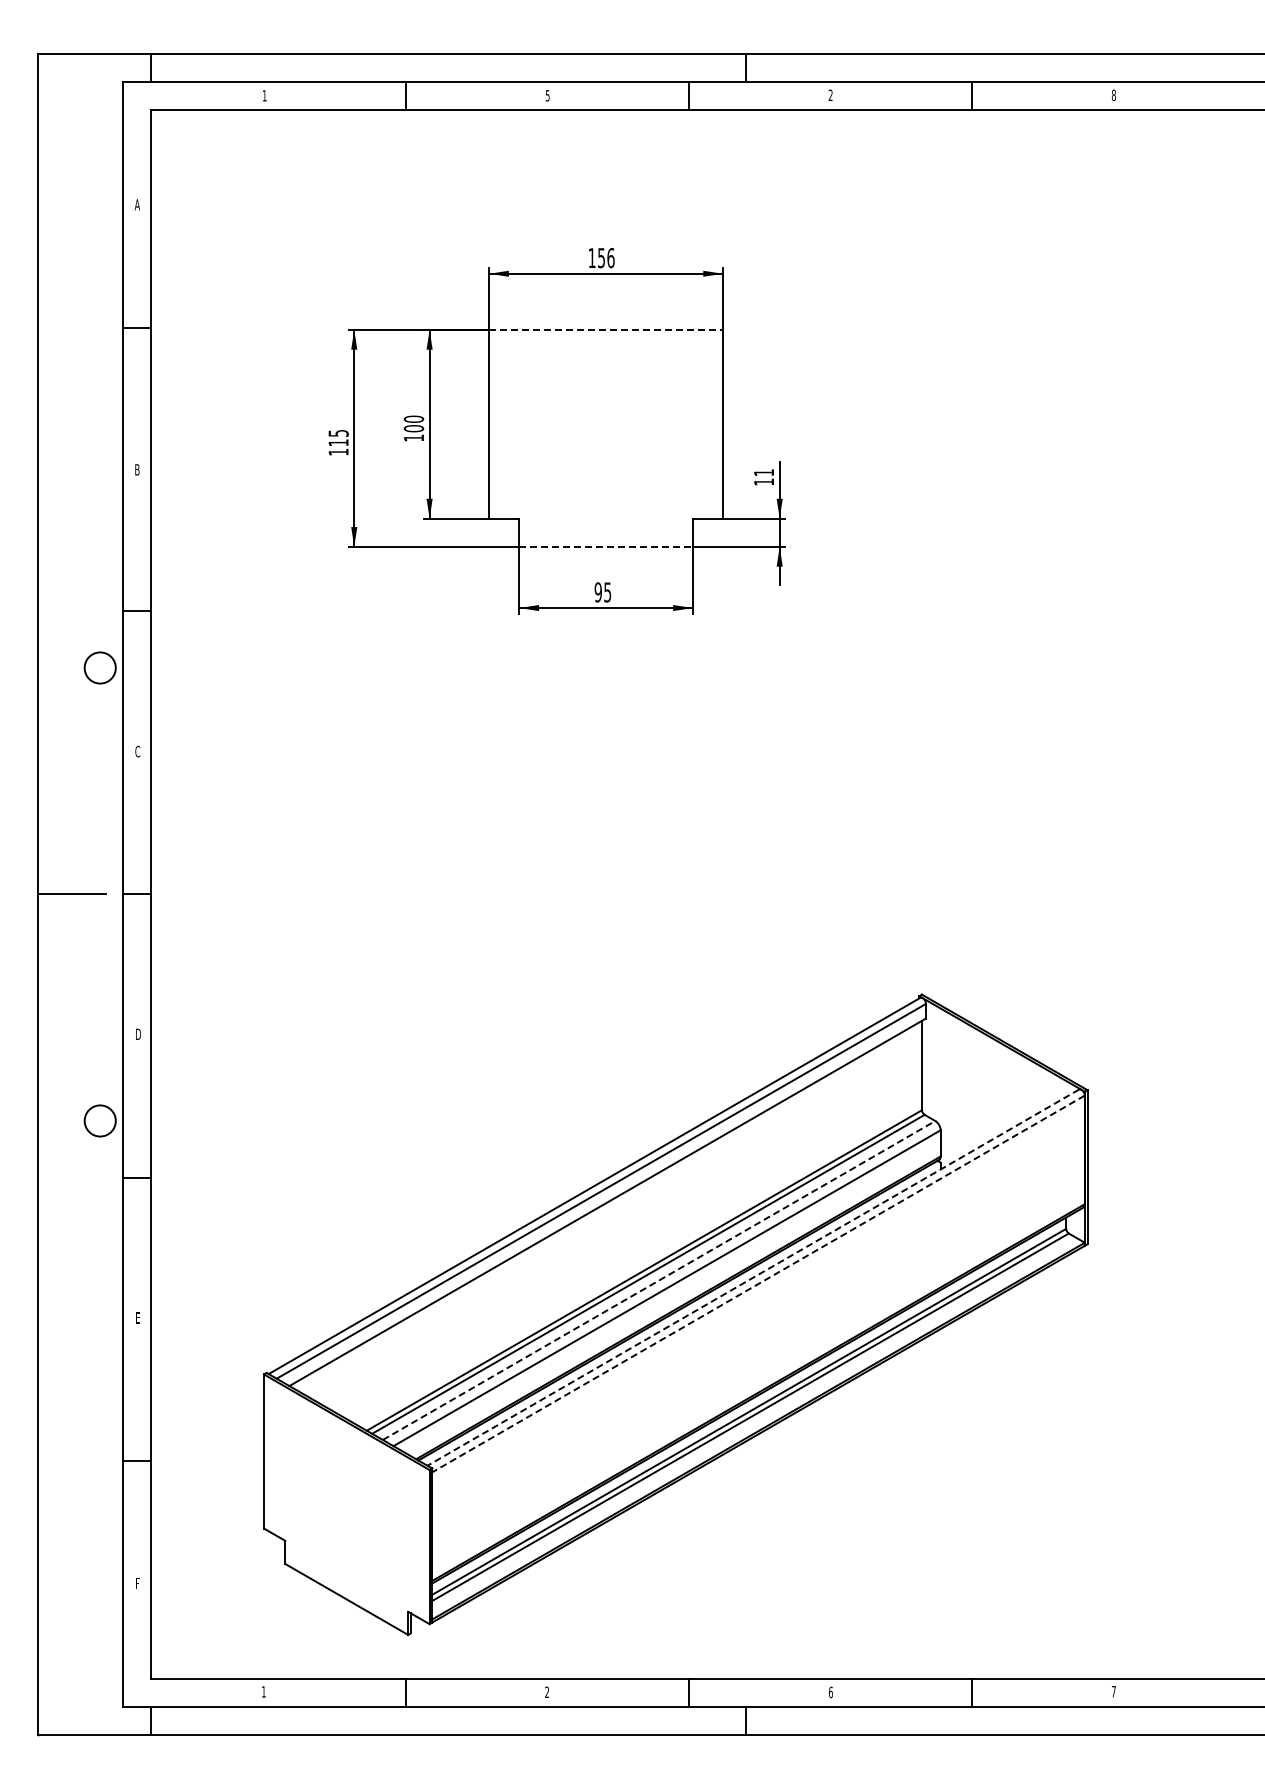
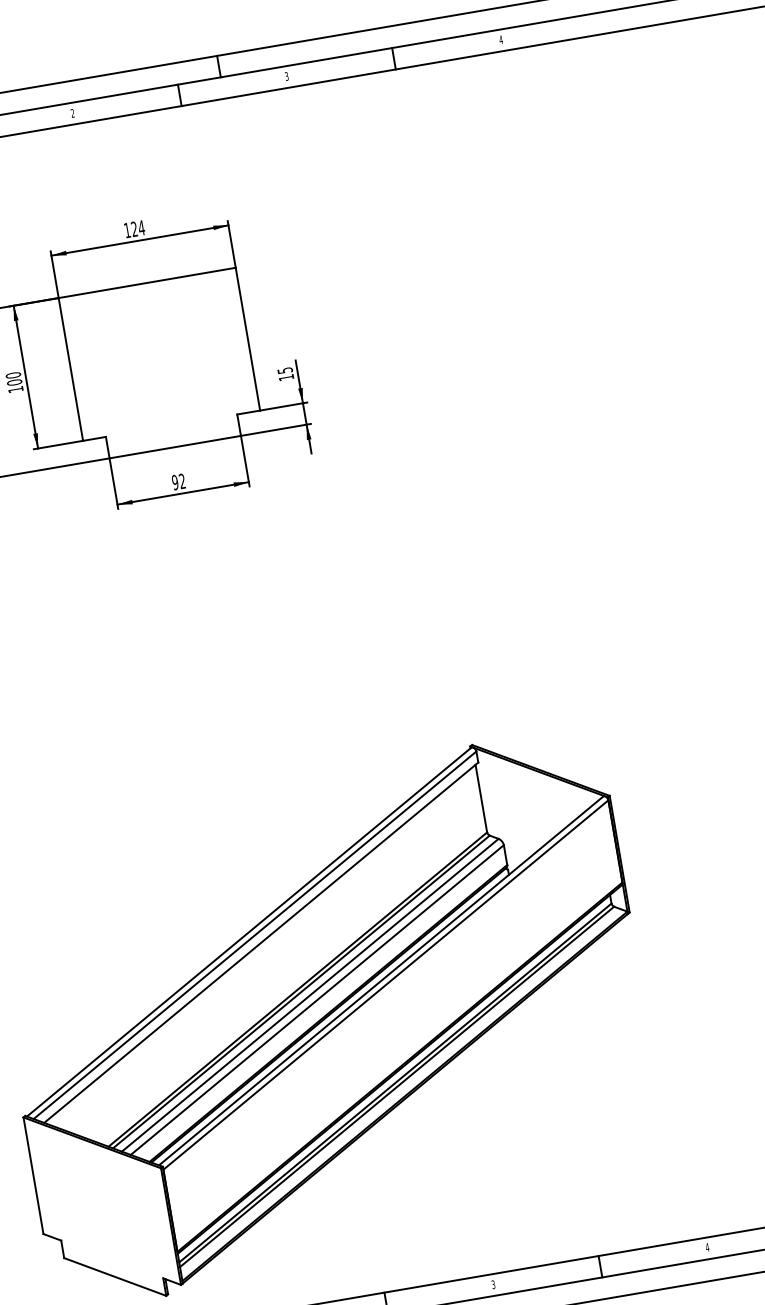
text: (547, 95) -> (72, 113), 5 -> 2
text: (830, 95) -> (286, 76), 2 -> 3
text: (1113, 95) -> (500, 40), 8 -> 4
text: (606, 258) -> (138, 228), 156 -> 124
line: (606, 329) -> (147, 282), dashed -> solid
text: (764, 472) -> (285, 370), 11 -> 15
line: (606, 546) -> (175, 446), dashed -> solid
text: (607, 592) -> (182, 481), 95 -> 92
line: (752, 1277) -> (380, 980), dashed -> solid
line: (659, 1280) -> (310, 995), dashed -> solid
line: (758, 1283) -> (385, 984), dashed -> solid
text: (1113, 1691) -> (707, 1247), 7 -> 4
text: (830, 1692) -> (493, 1284), 6 -> 3

